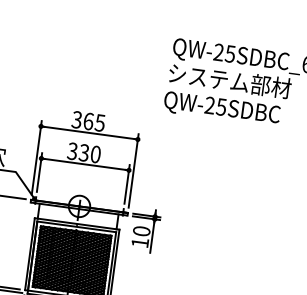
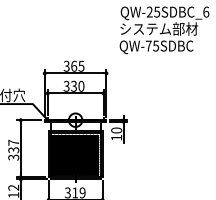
text: (209, 104) -> (148, 45), QW-25SDBC -> QW-75SDBC

